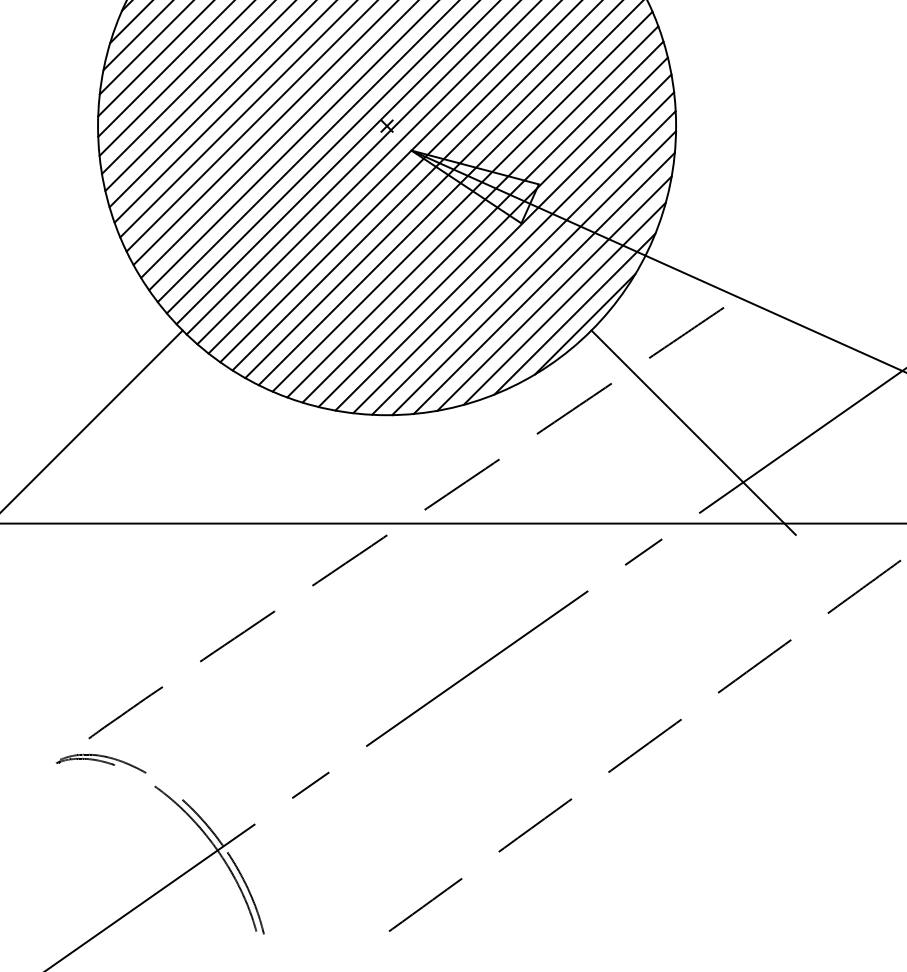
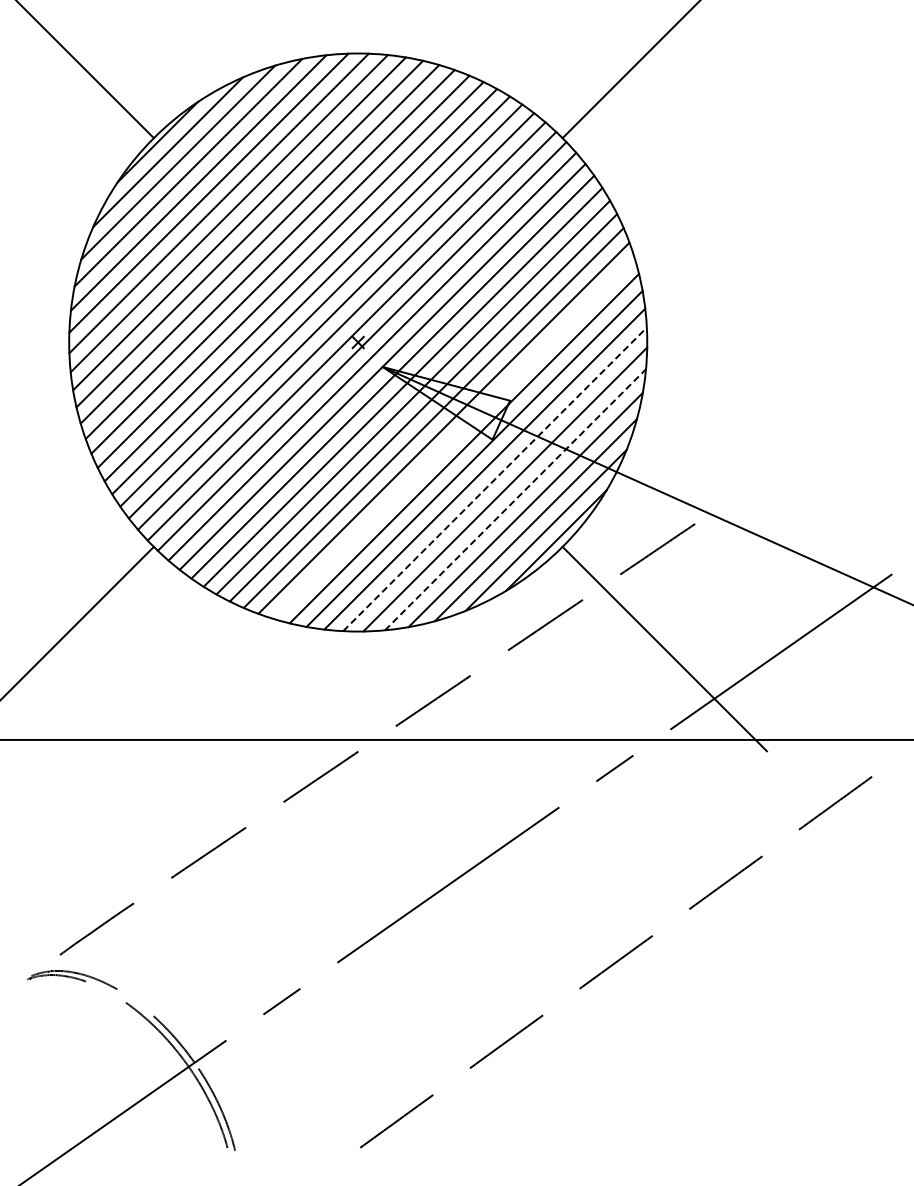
line: (482, 222) -> (453, 438), removed
line: (524, 263) -> (495, 479), solid -> dashed
line: (544, 283) -> (515, 499), solid -> dashed

